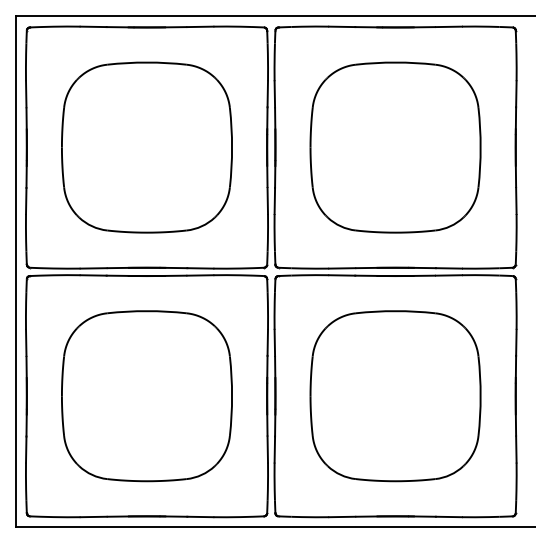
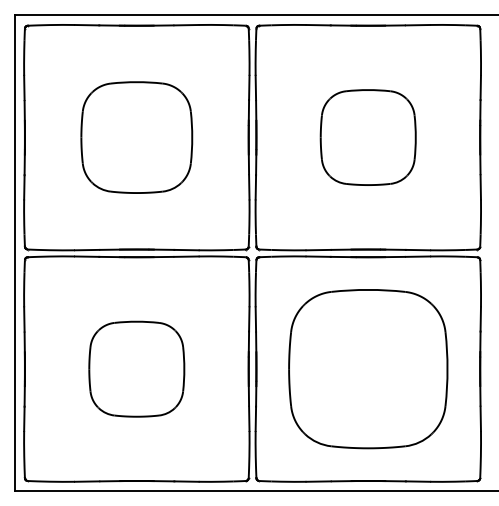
part: (146, 147) -> (136, 137), size x0.7
part: (395, 147) -> (368, 137), size x0.6
part: (146, 396) -> (136, 369), size x0.6

